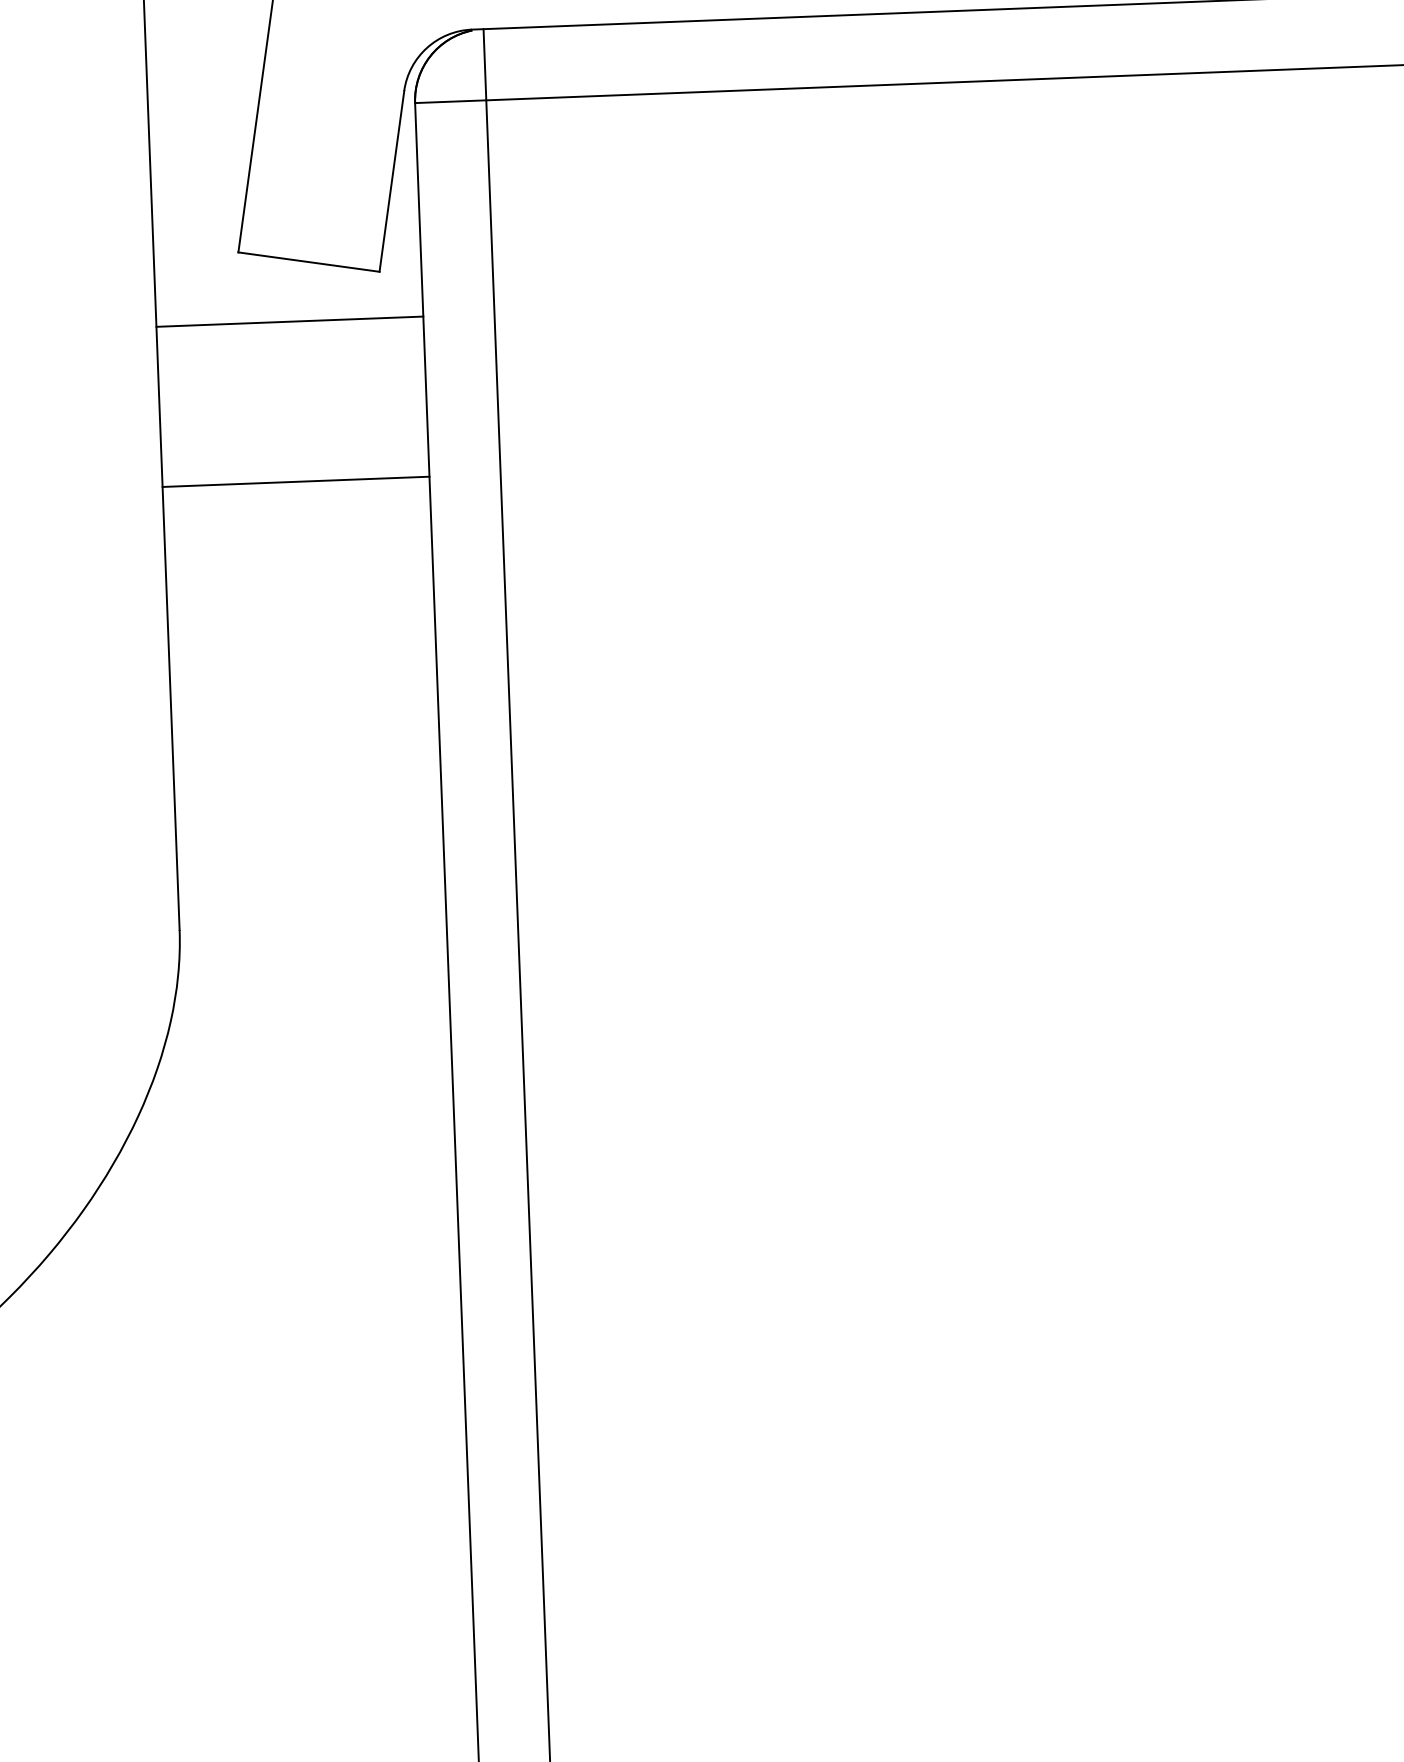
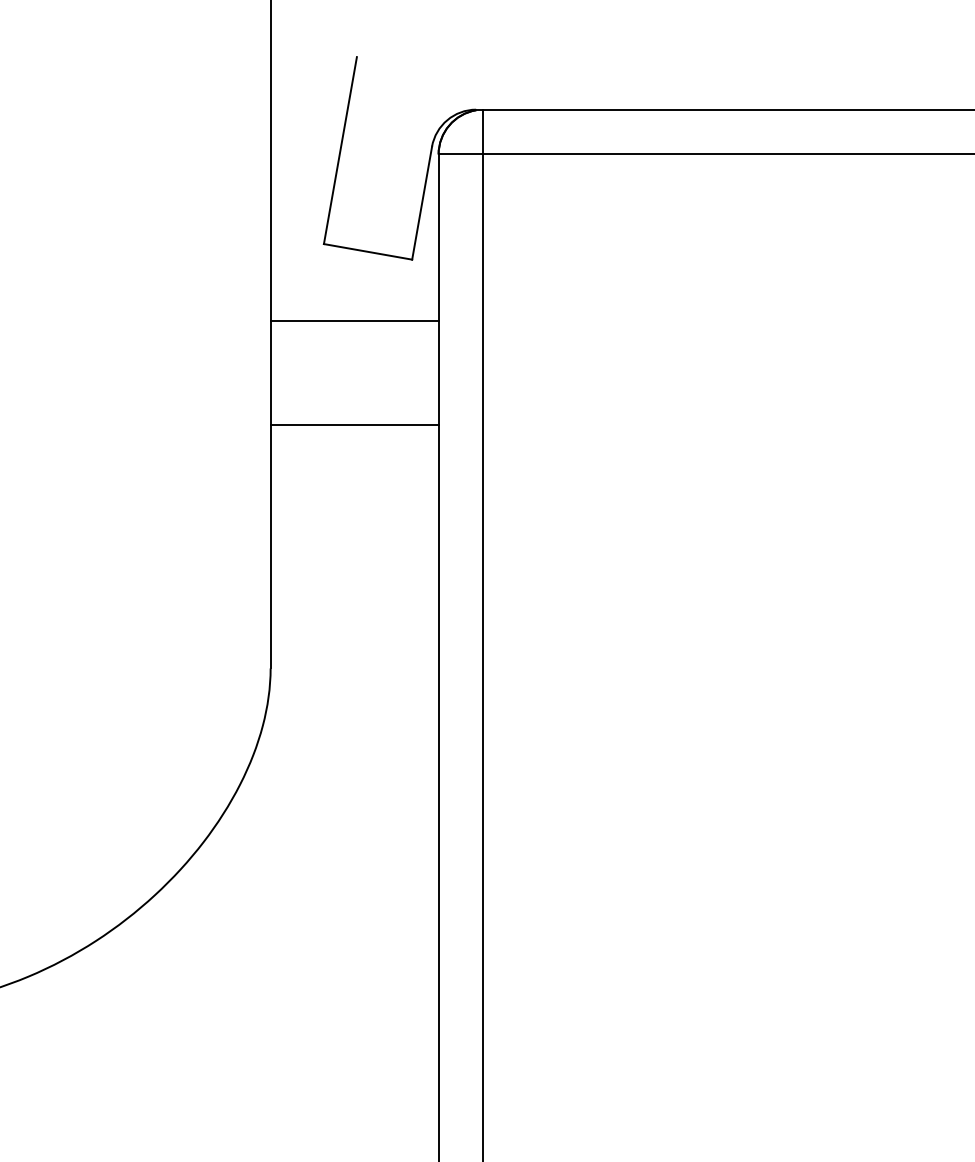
line: (289, 321) -> (354, 320), moved
line: (295, 481) -> (354, 424), moved

